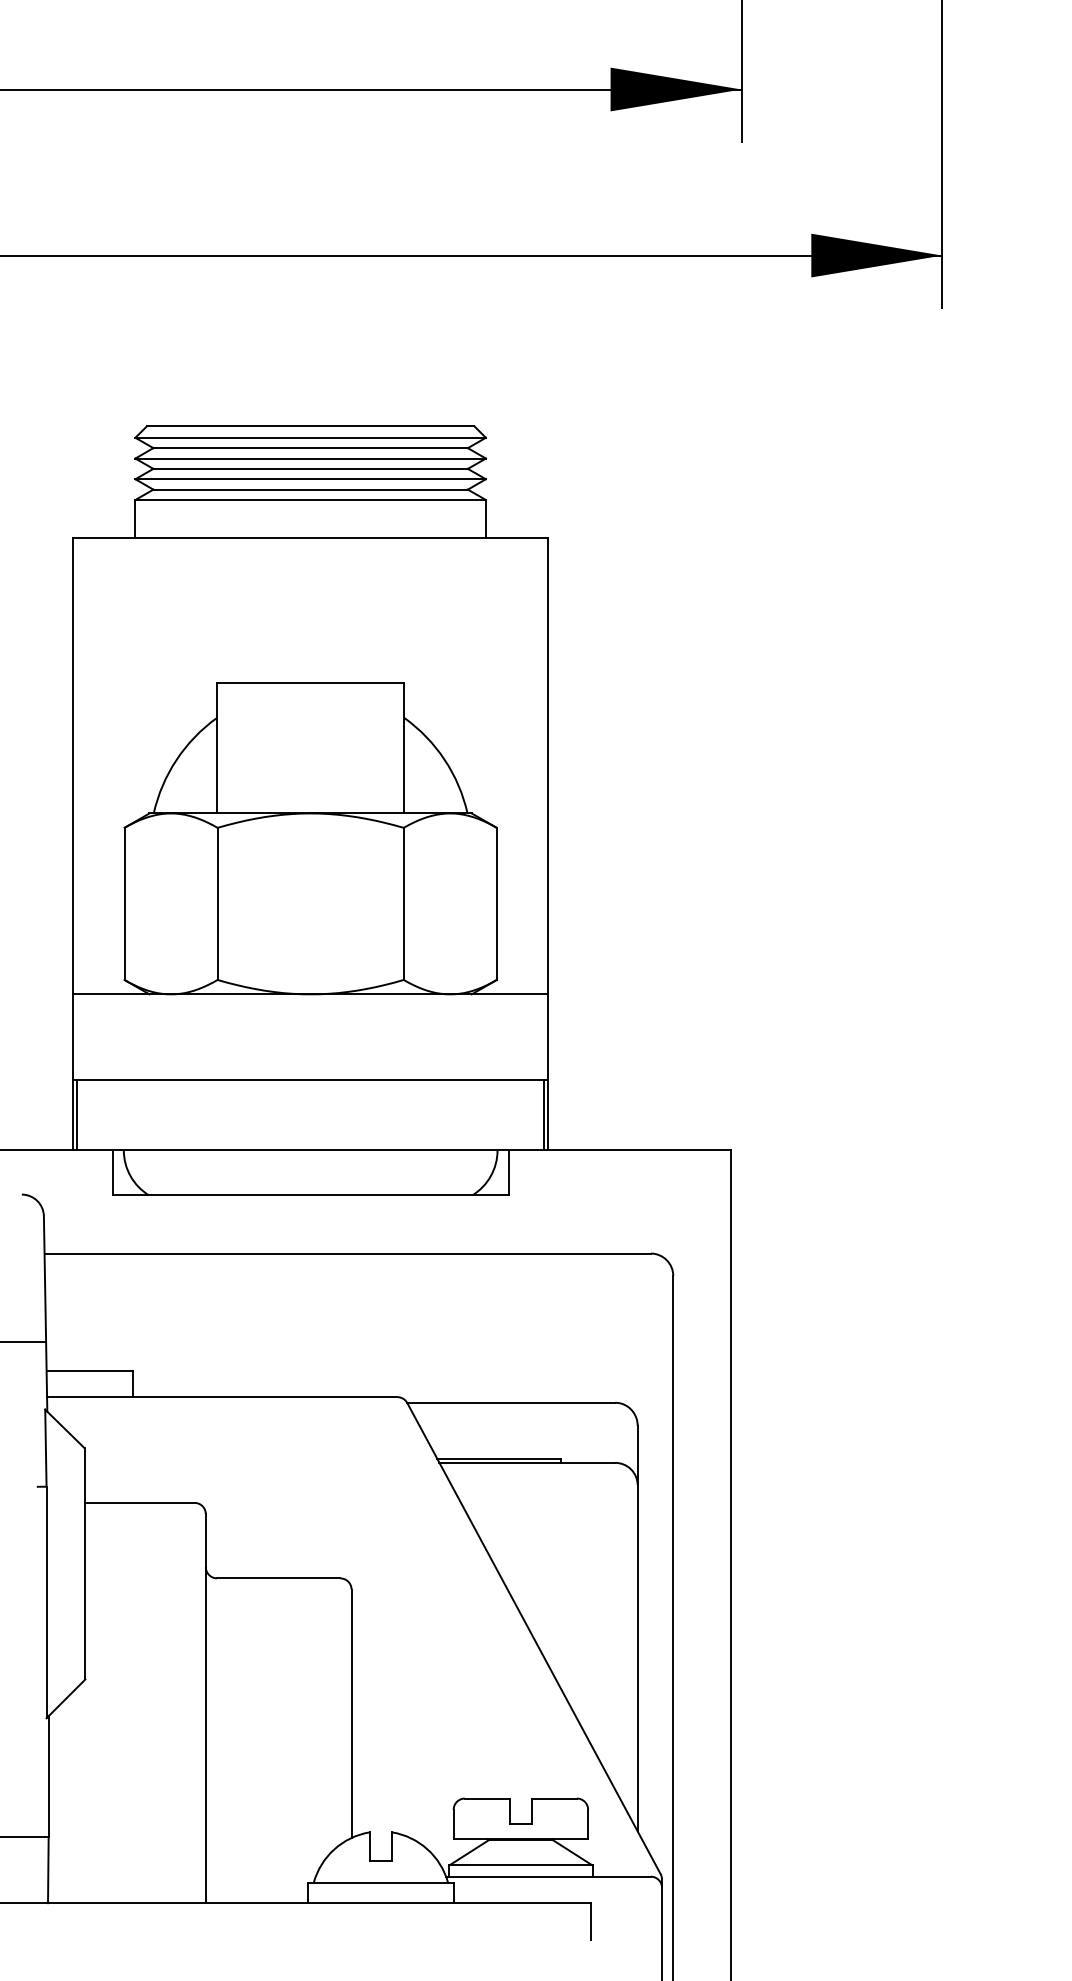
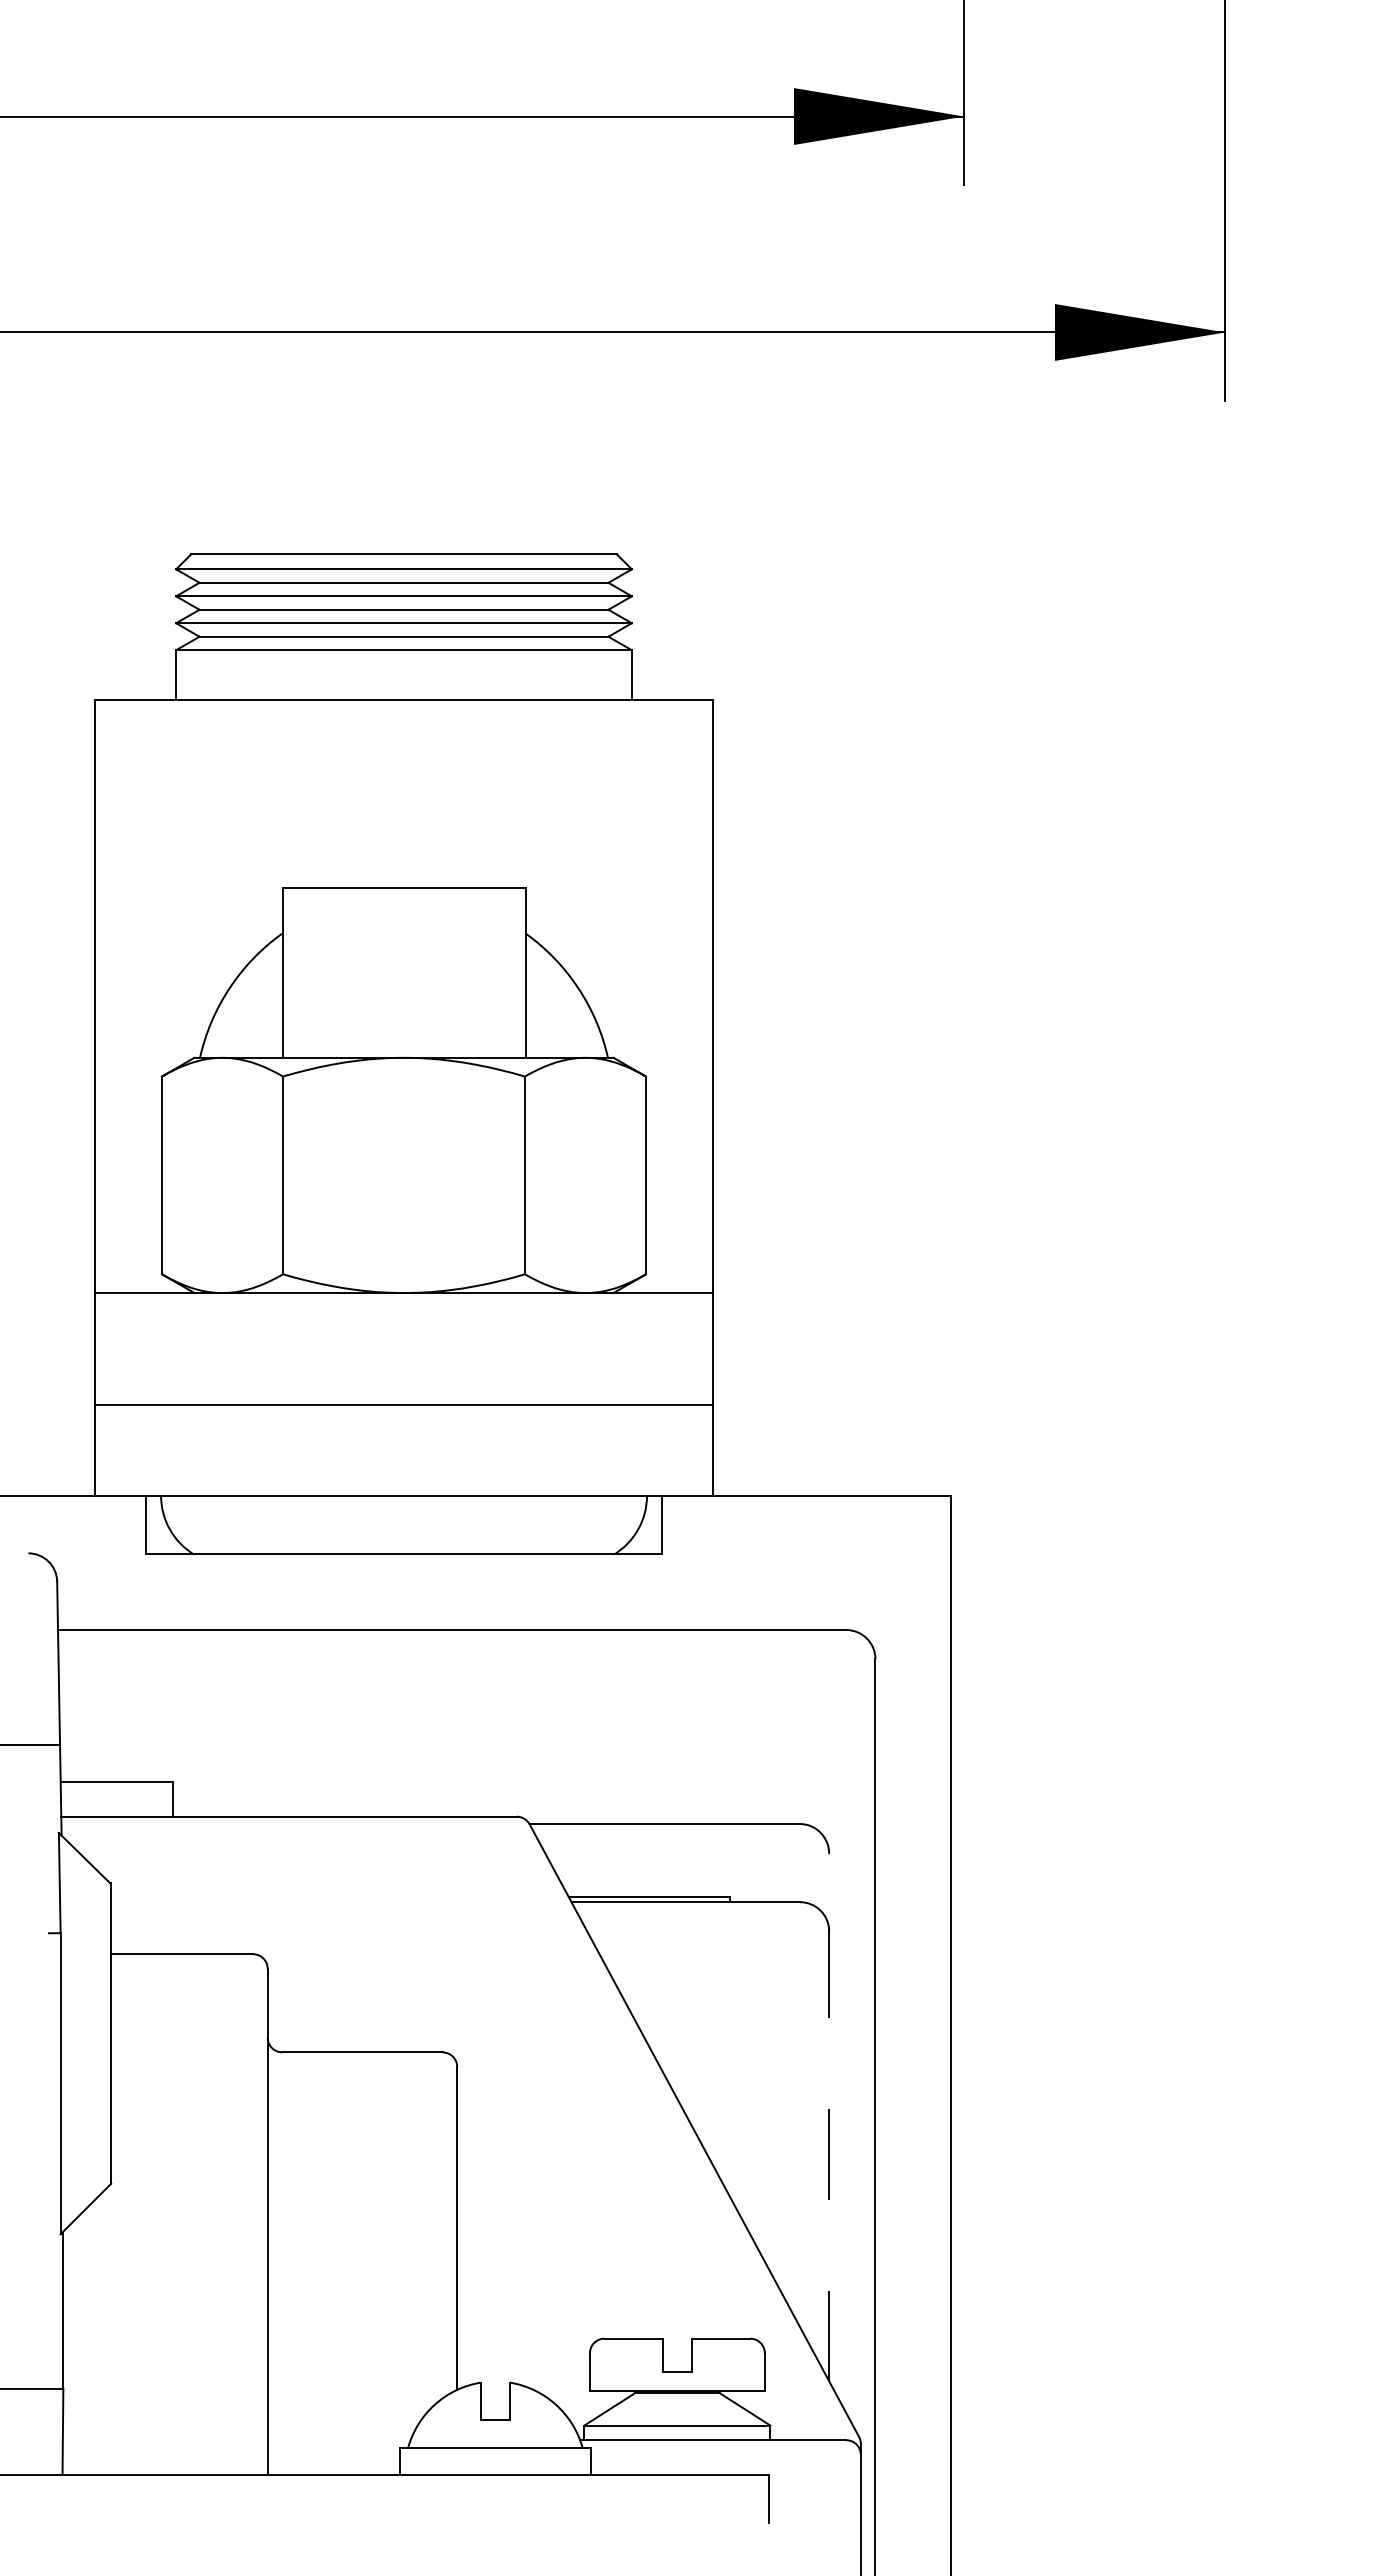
line: (77, 1114) -> (100, 1449), removed
line: (544, 1114) -> (707, 1449), removed
line: (637, 1628) -> (829, 2117), solid -> dashed

